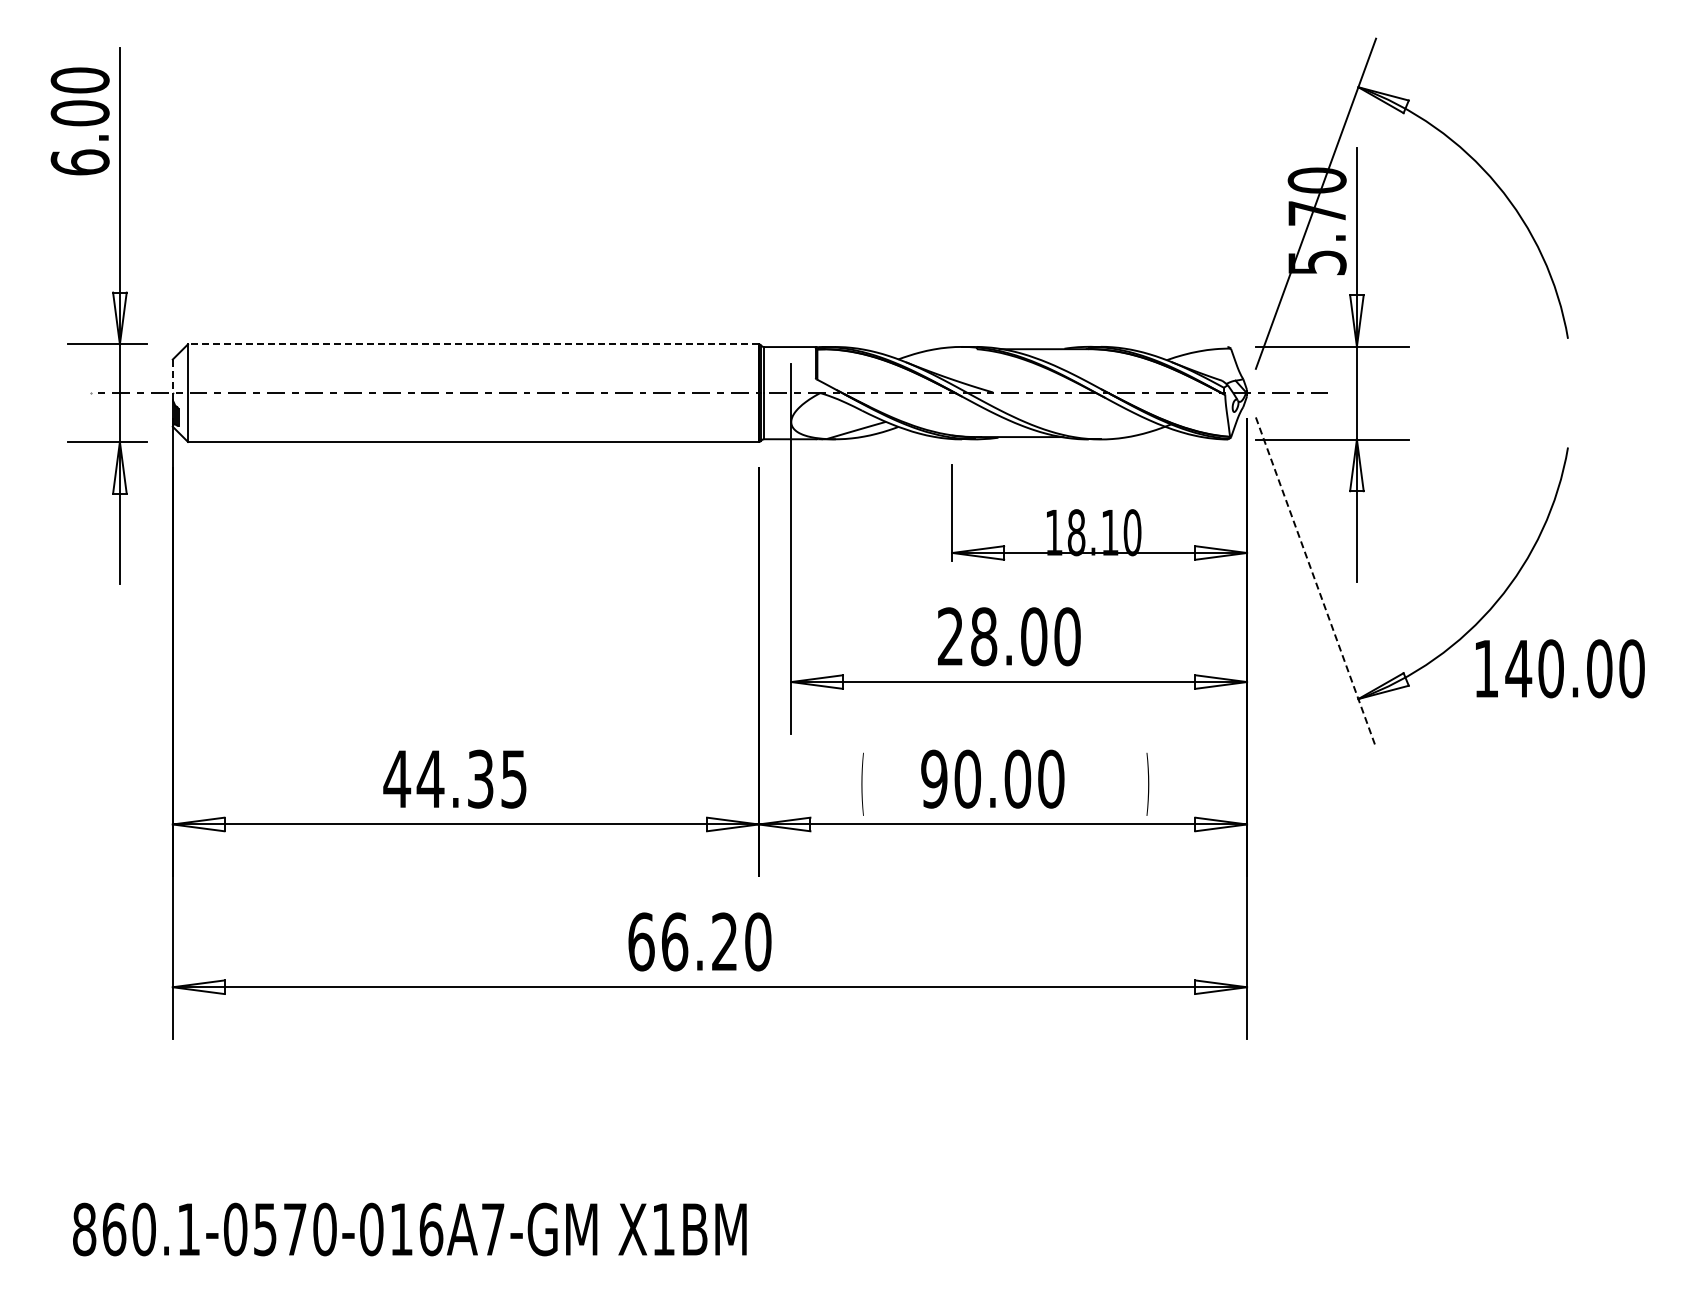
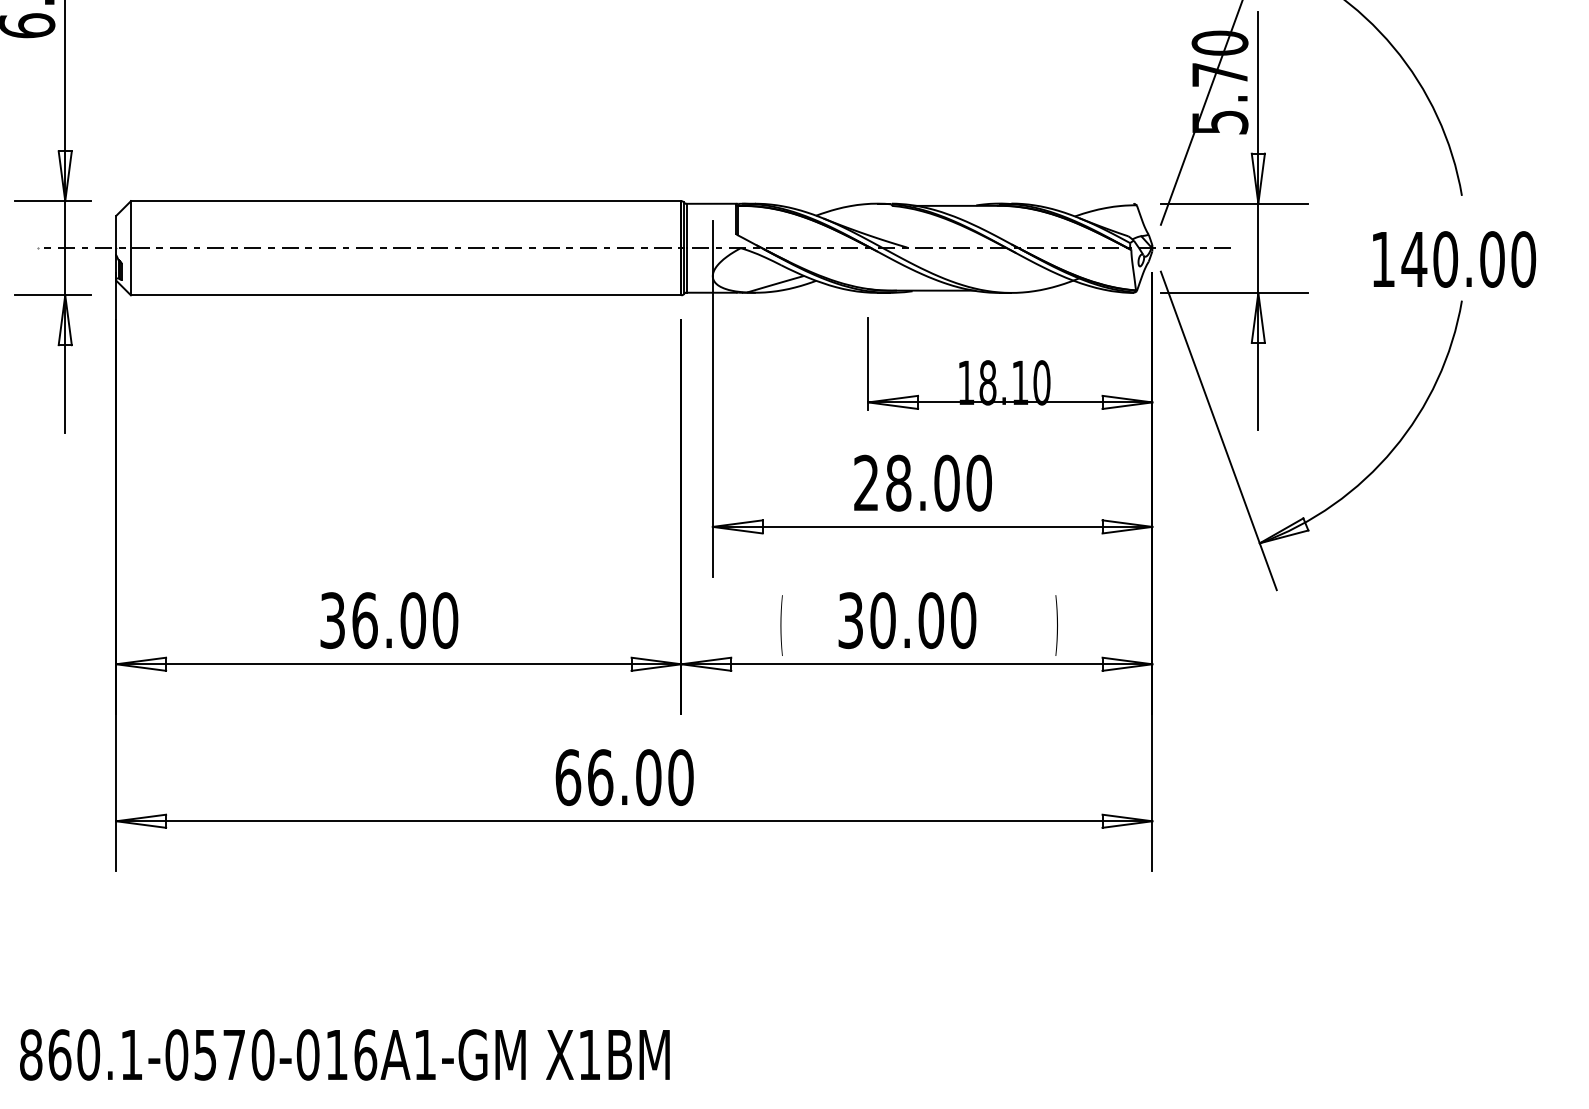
line: (472, 344) -> (405, 201), dashed -> solid
line: (172, 380) -> (115, 236), dashed -> solid
line: (1315, 582) -> (1218, 430), dashed -> solid
text: (1560, 668) -> (1454, 259), moved
text: (455, 778) -> (388, 619), 44.35 -> 36.00
text: (934, 778) -> (850, 619), 90.00 -> 30.00
text: (724, 941) -> (648, 777), 66.20 -> 66.00
text: (493, 1229) -> (425, 1054), 860.1-0570-016A7-GM -> 860.1-0570-016A1-GM

